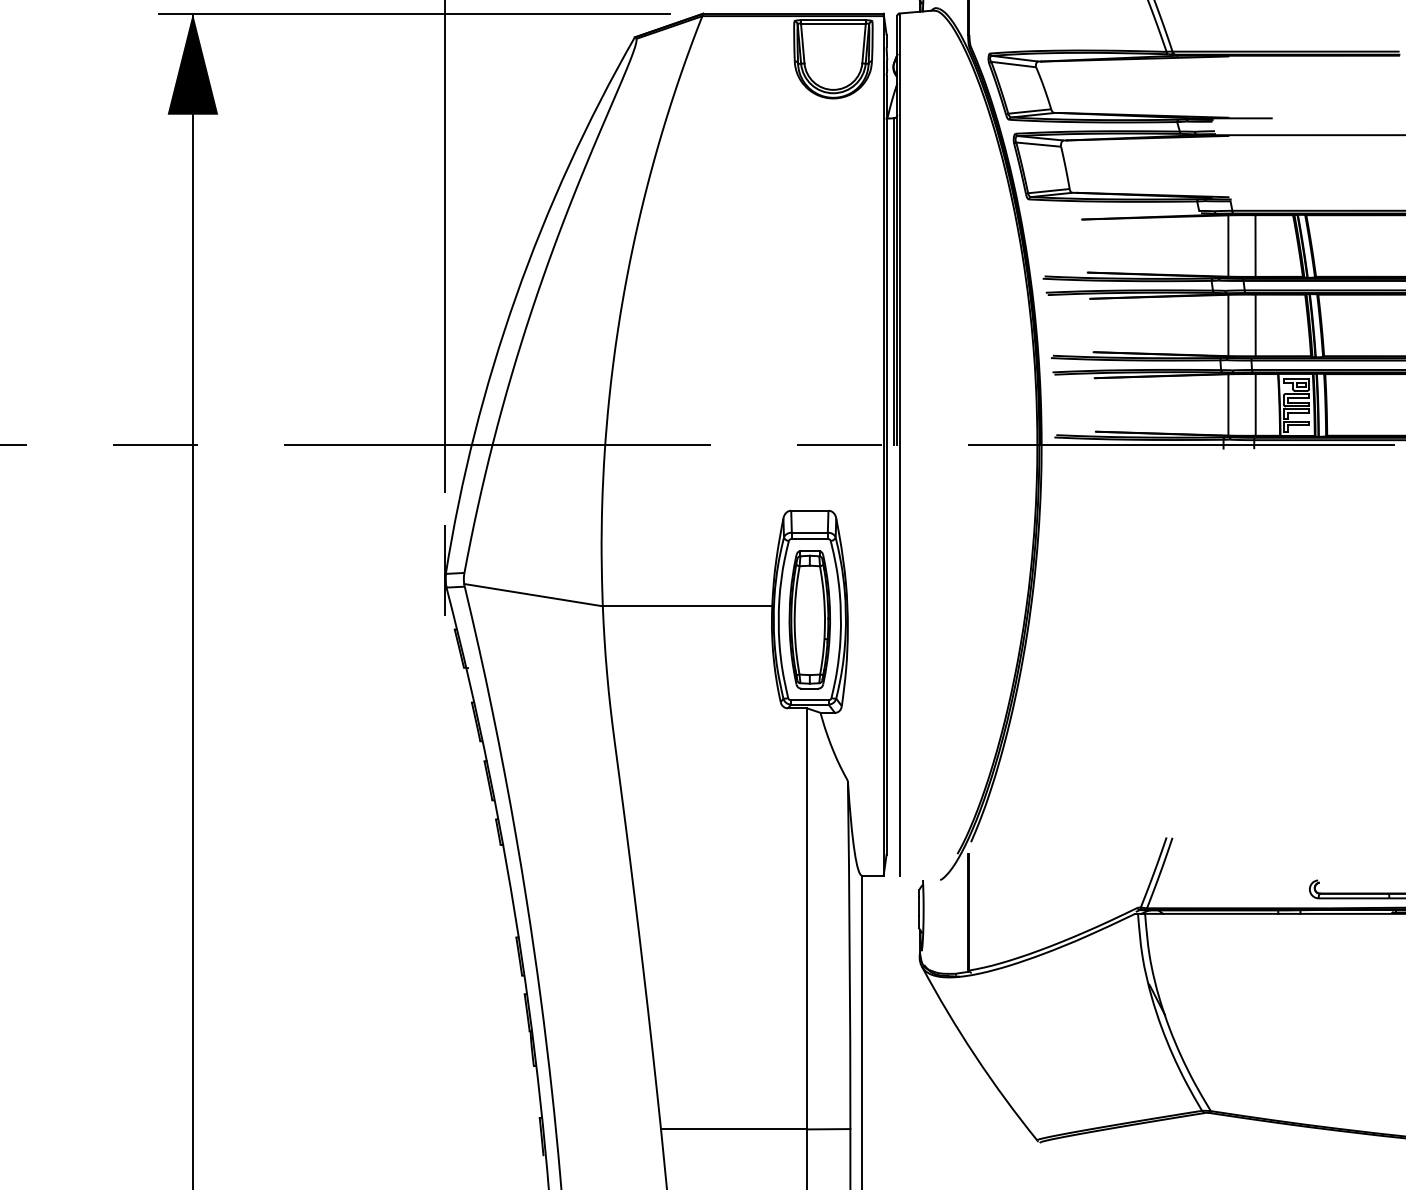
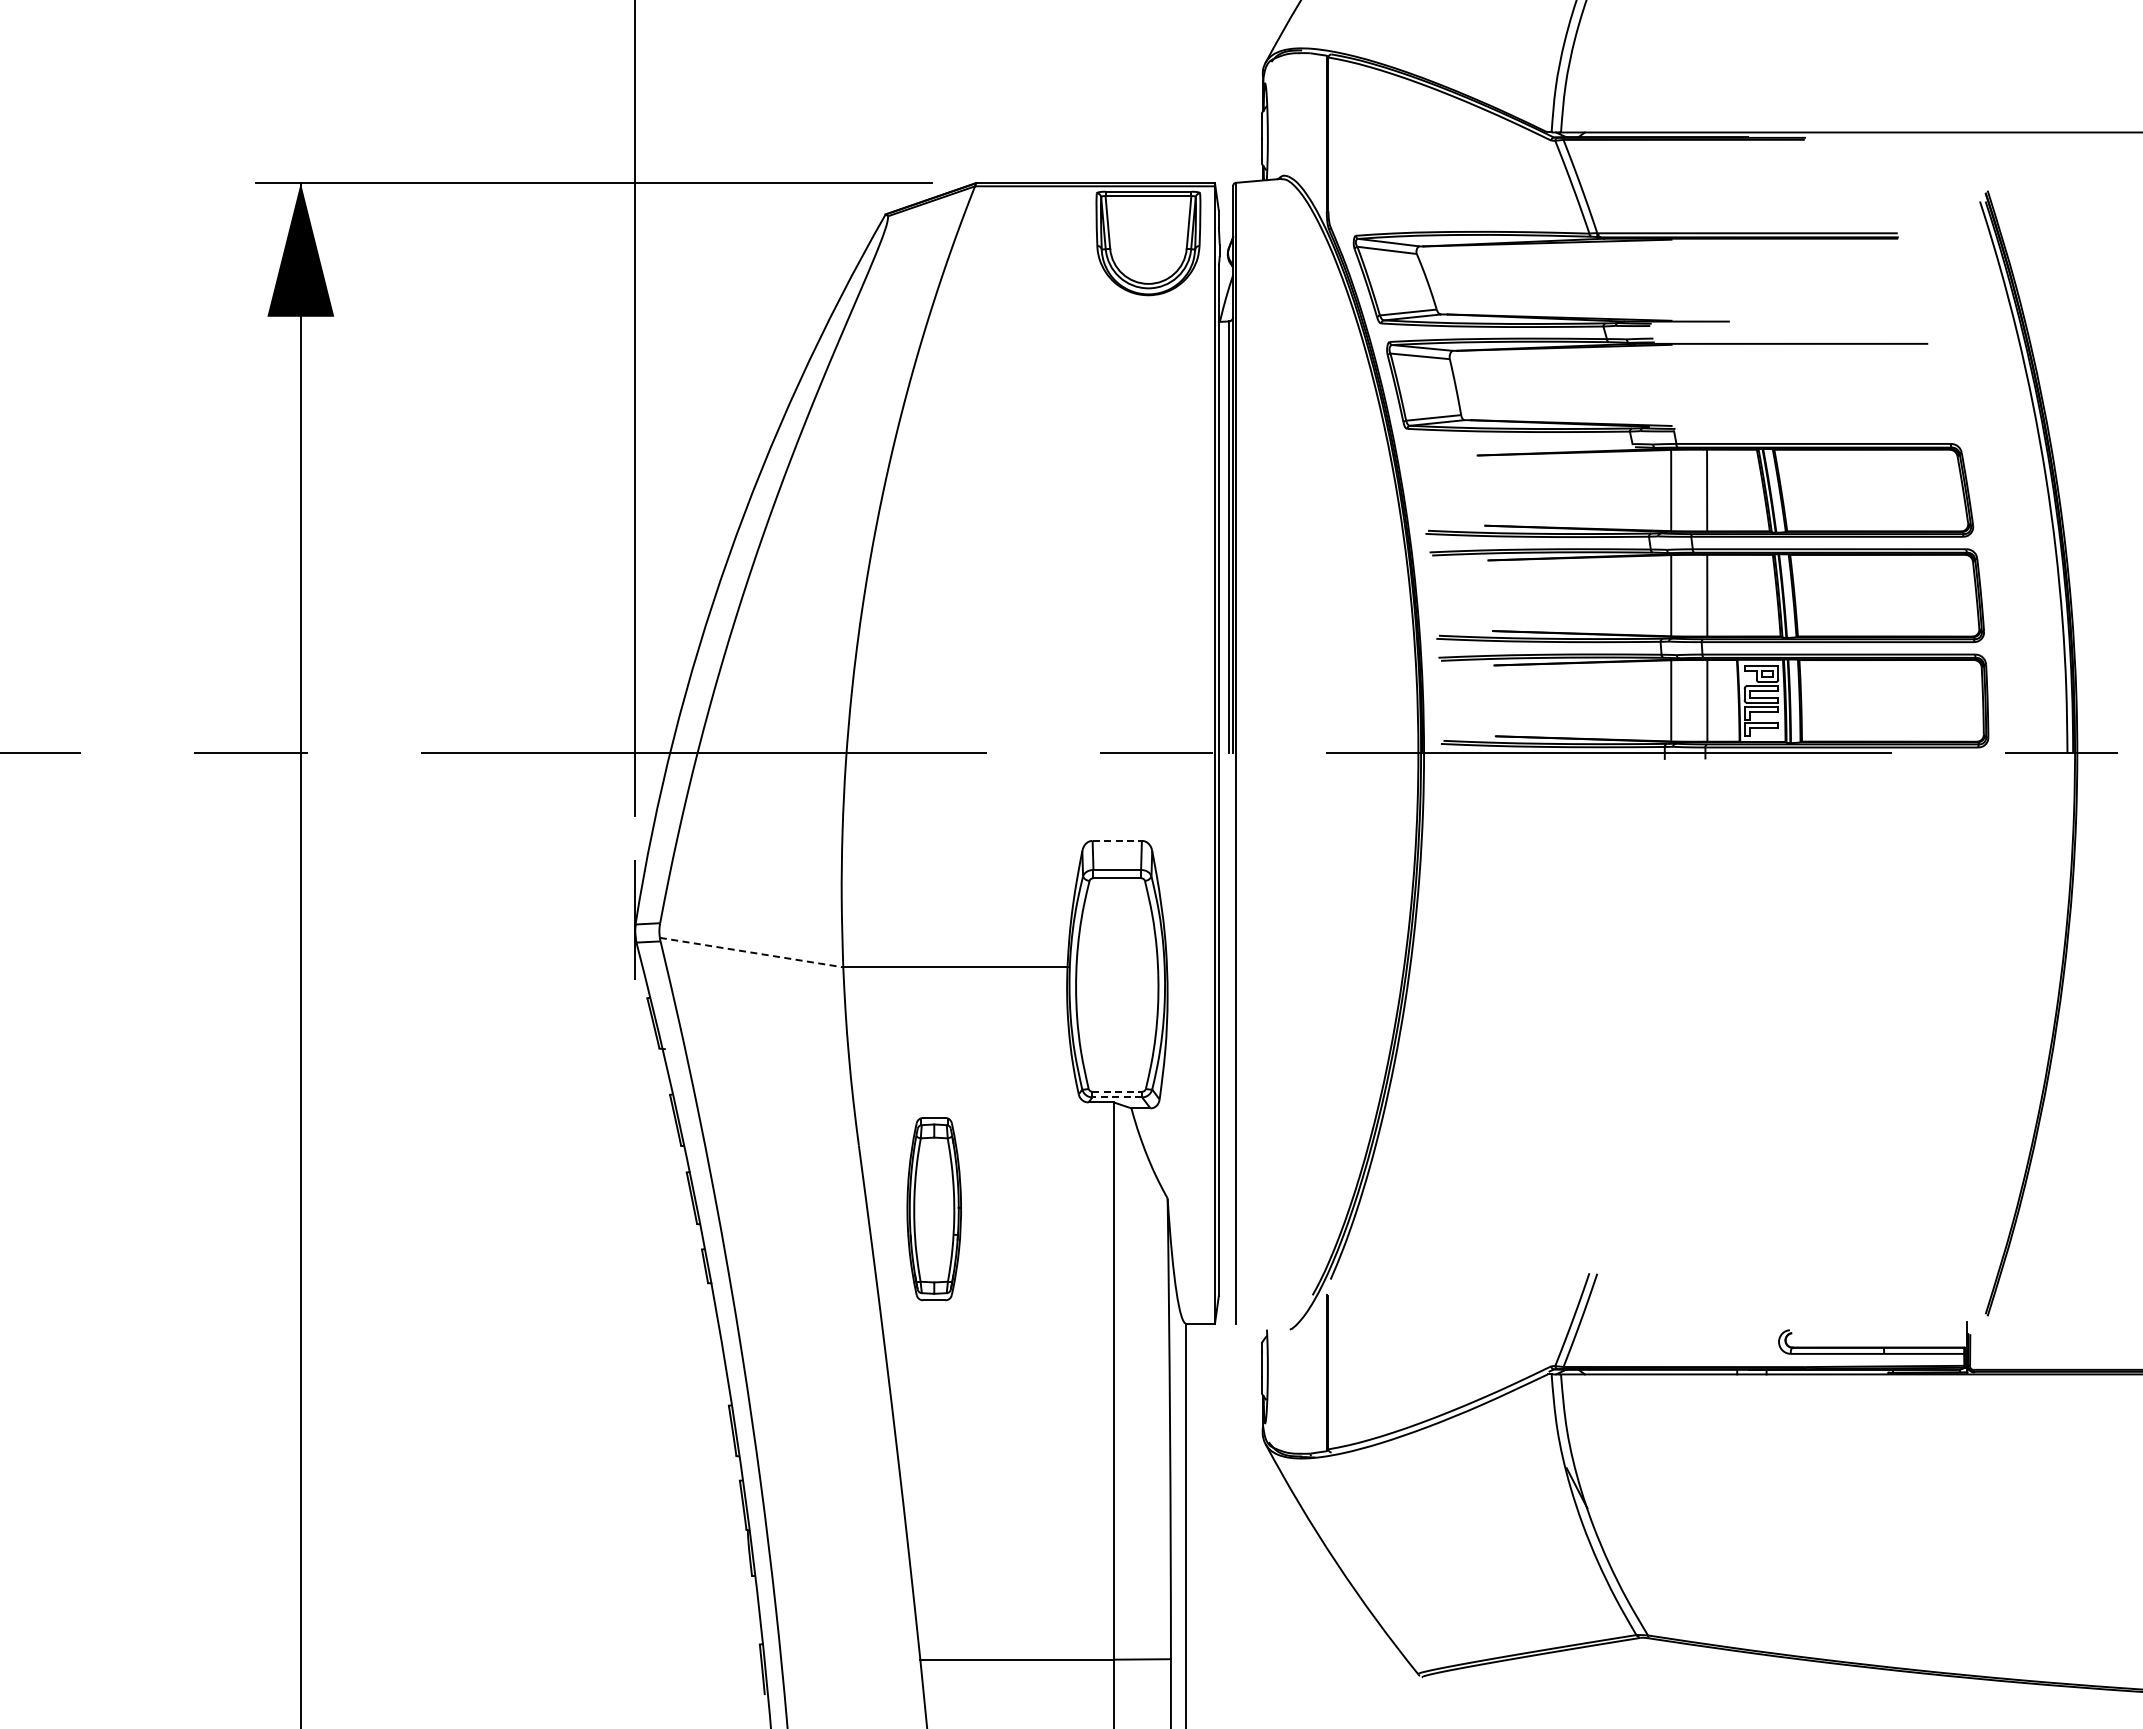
line: (810, 510) -> (1117, 840), solid -> dashed
line: (533, 595) -> (751, 952), solid -> dashed
part: (809, 620) -> (933, 1209), moved
line: (810, 700) -> (1117, 1091), solid -> dashed
line: (810, 704) -> (1117, 1097), solid -> dashed

